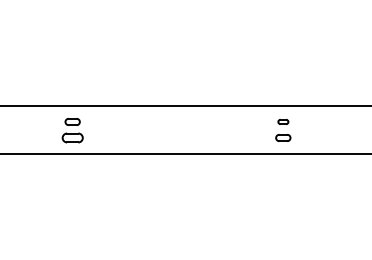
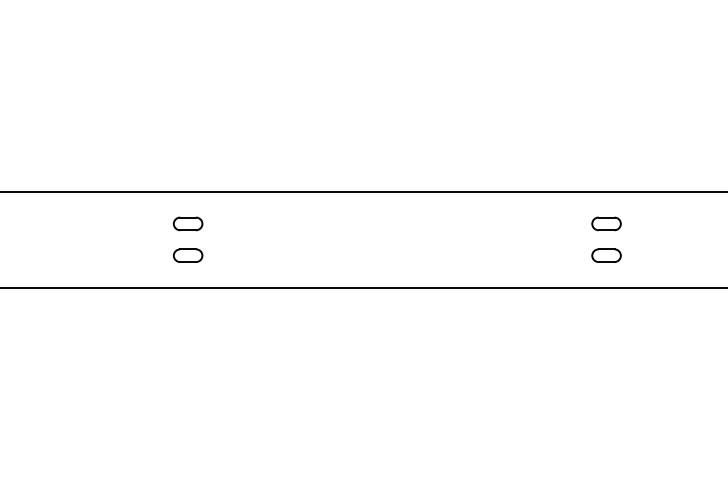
part: (283, 121) -> (606, 222), size x1.43
part: (72, 137) -> (187, 254), size x0.71

